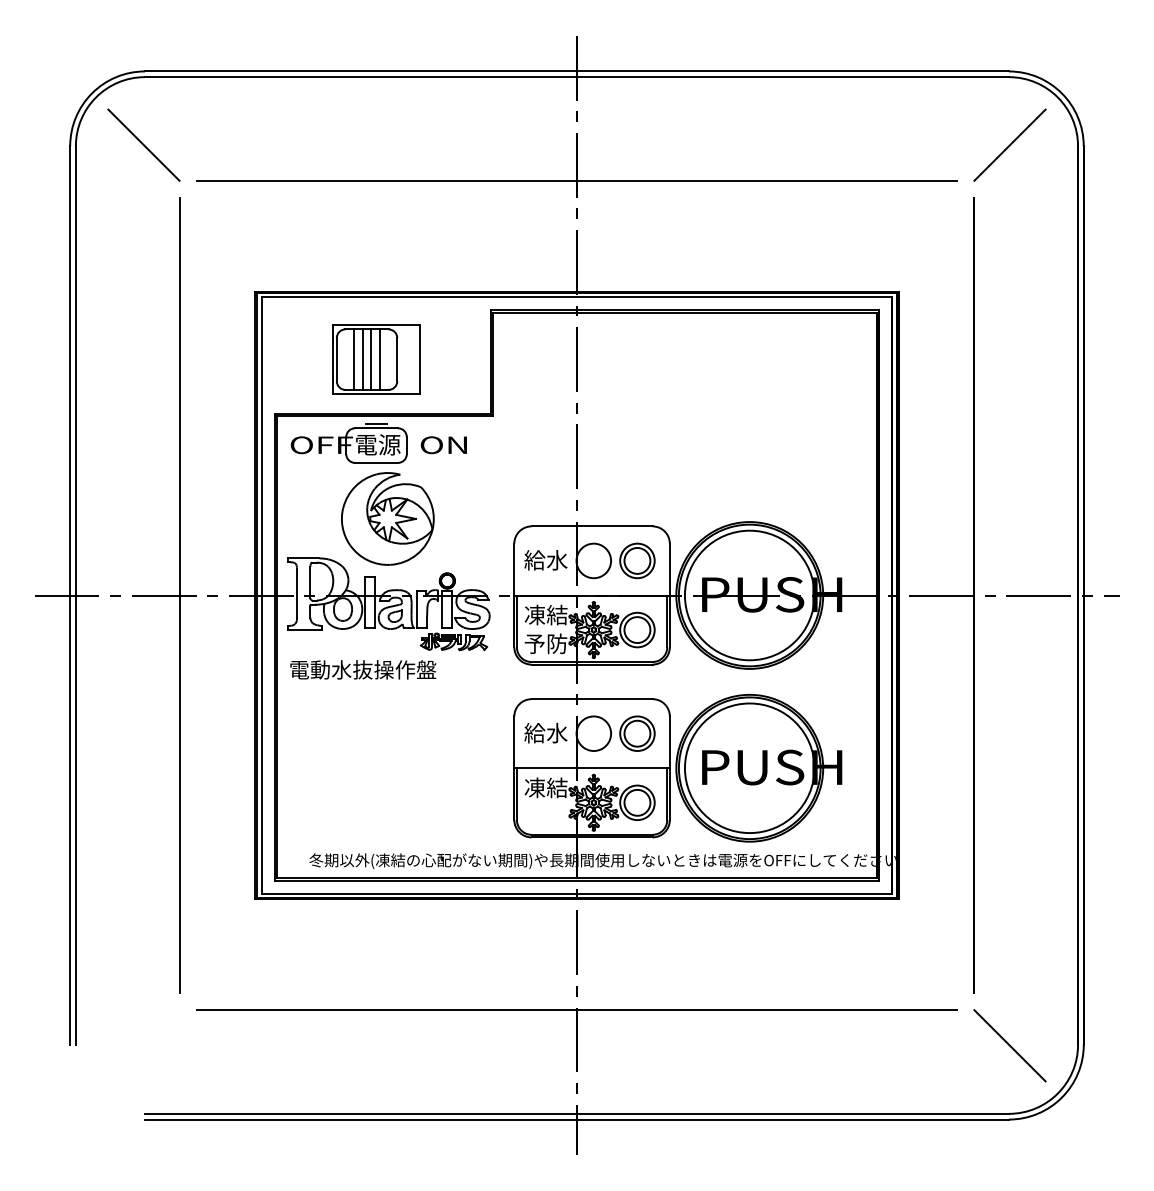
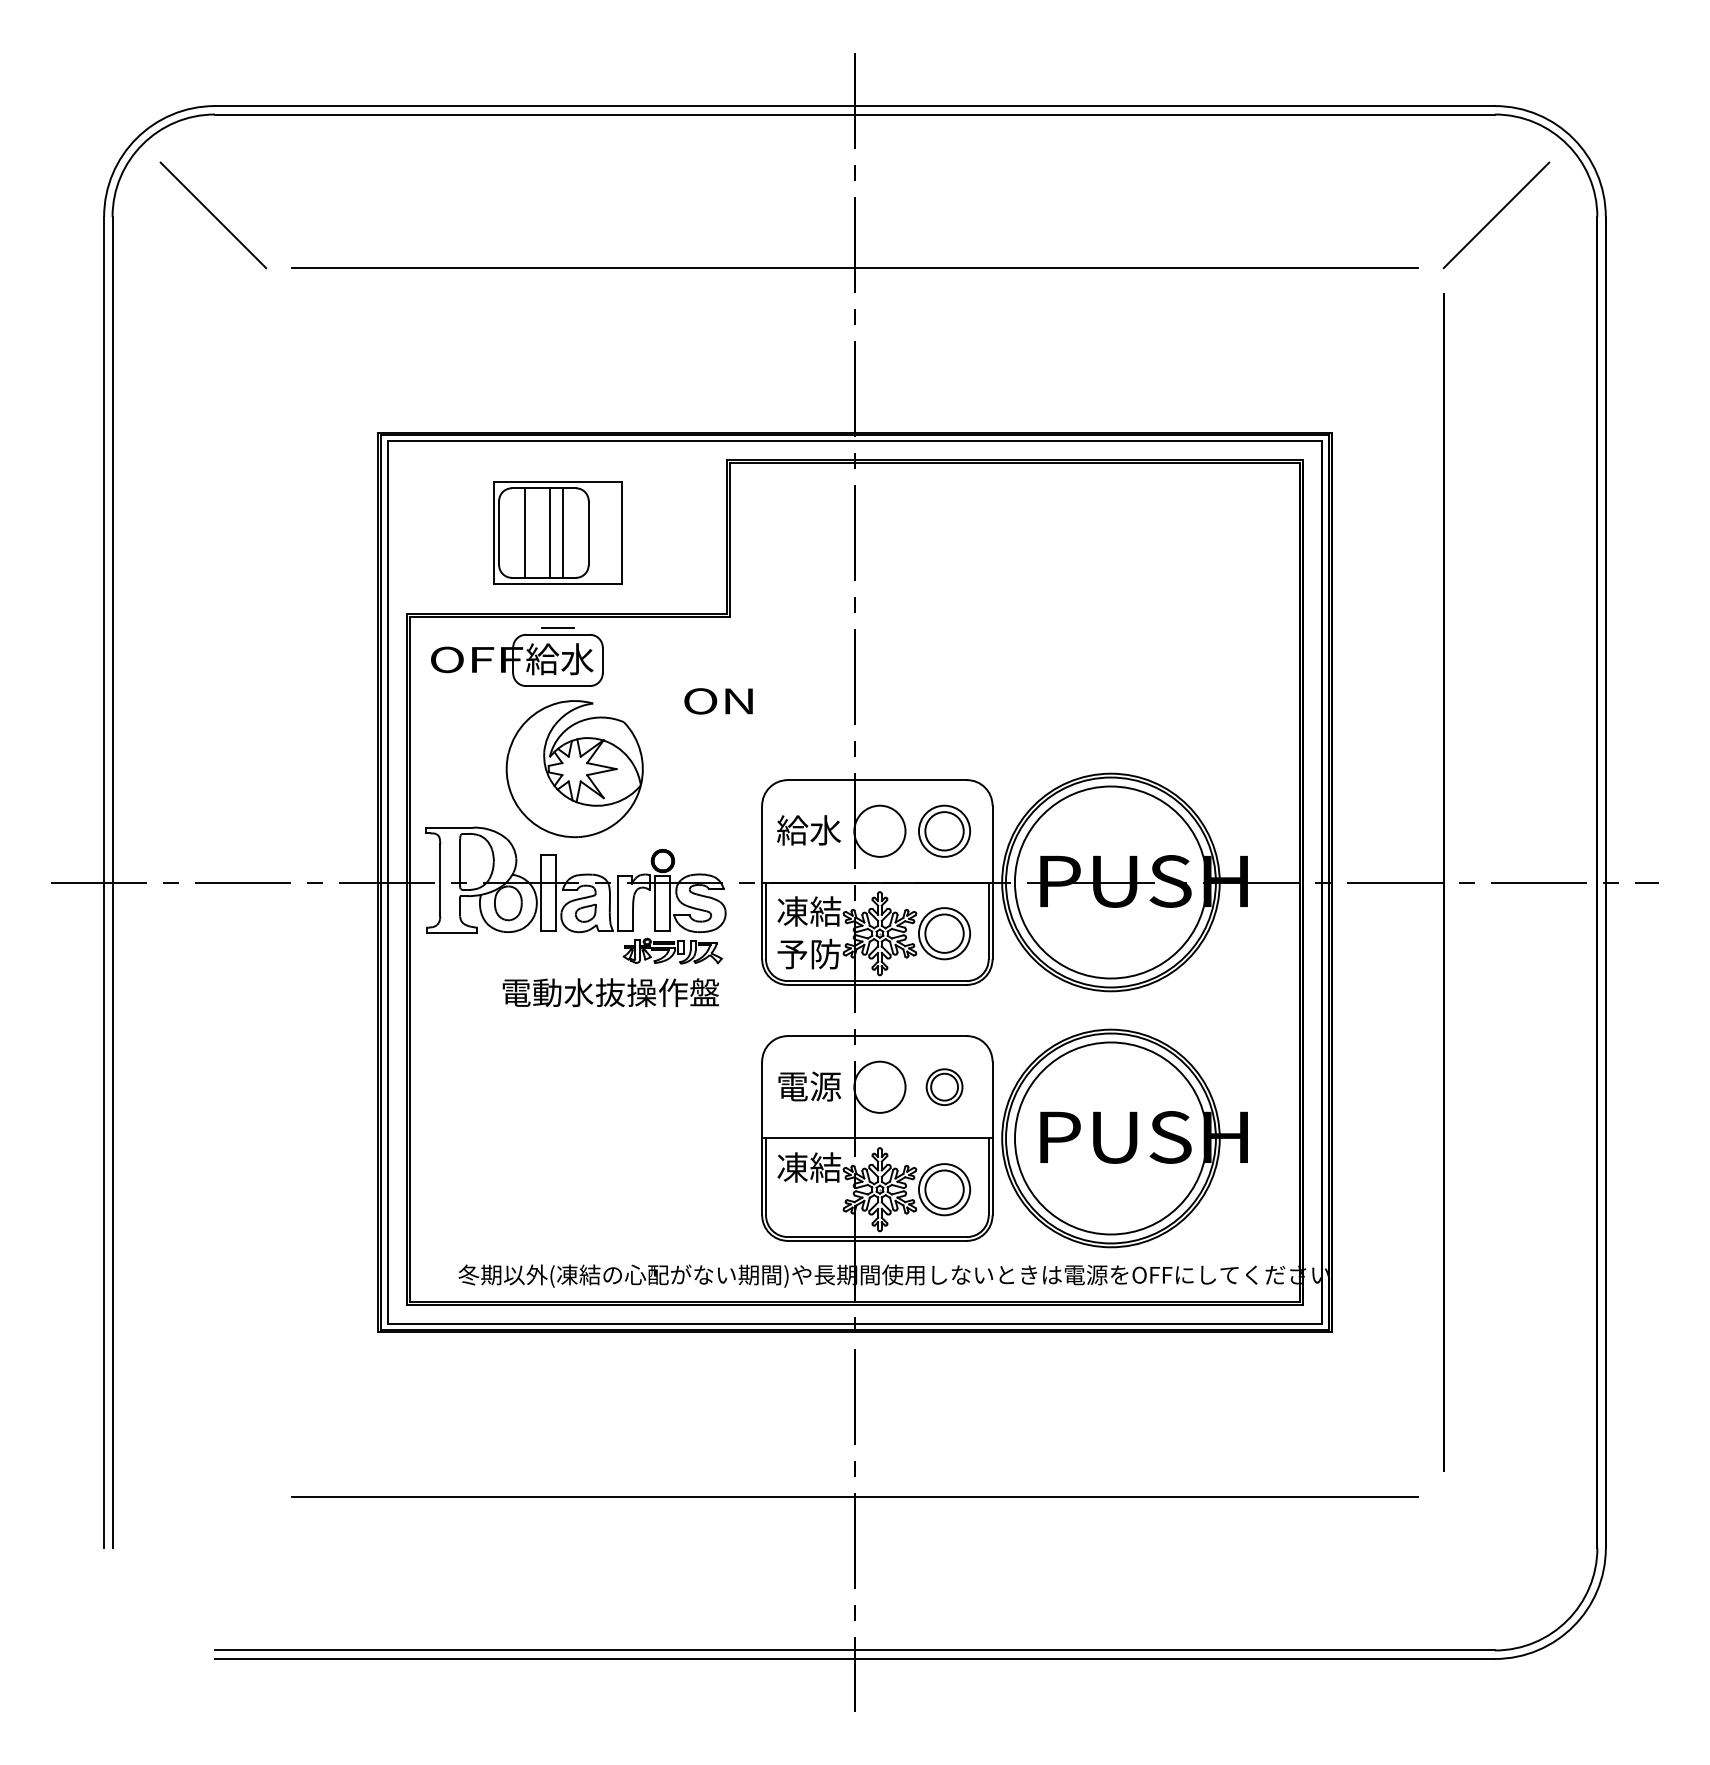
line: (362, 359) -> (537, 532), removed
text: (377, 444) -> (559, 658), 電源 -> 給水
text: (443, 445) -> (717, 701), moved
line: (179, 595) -> (266, 882), removed
text: (363, 669) -> (611, 992), moved
text: (545, 732) -> (808, 1085), 給水 -> 電源
part: (637, 733) -> (944, 1086), size x0.7
line: (1009, 1045) -> (1495, 1549), removed

